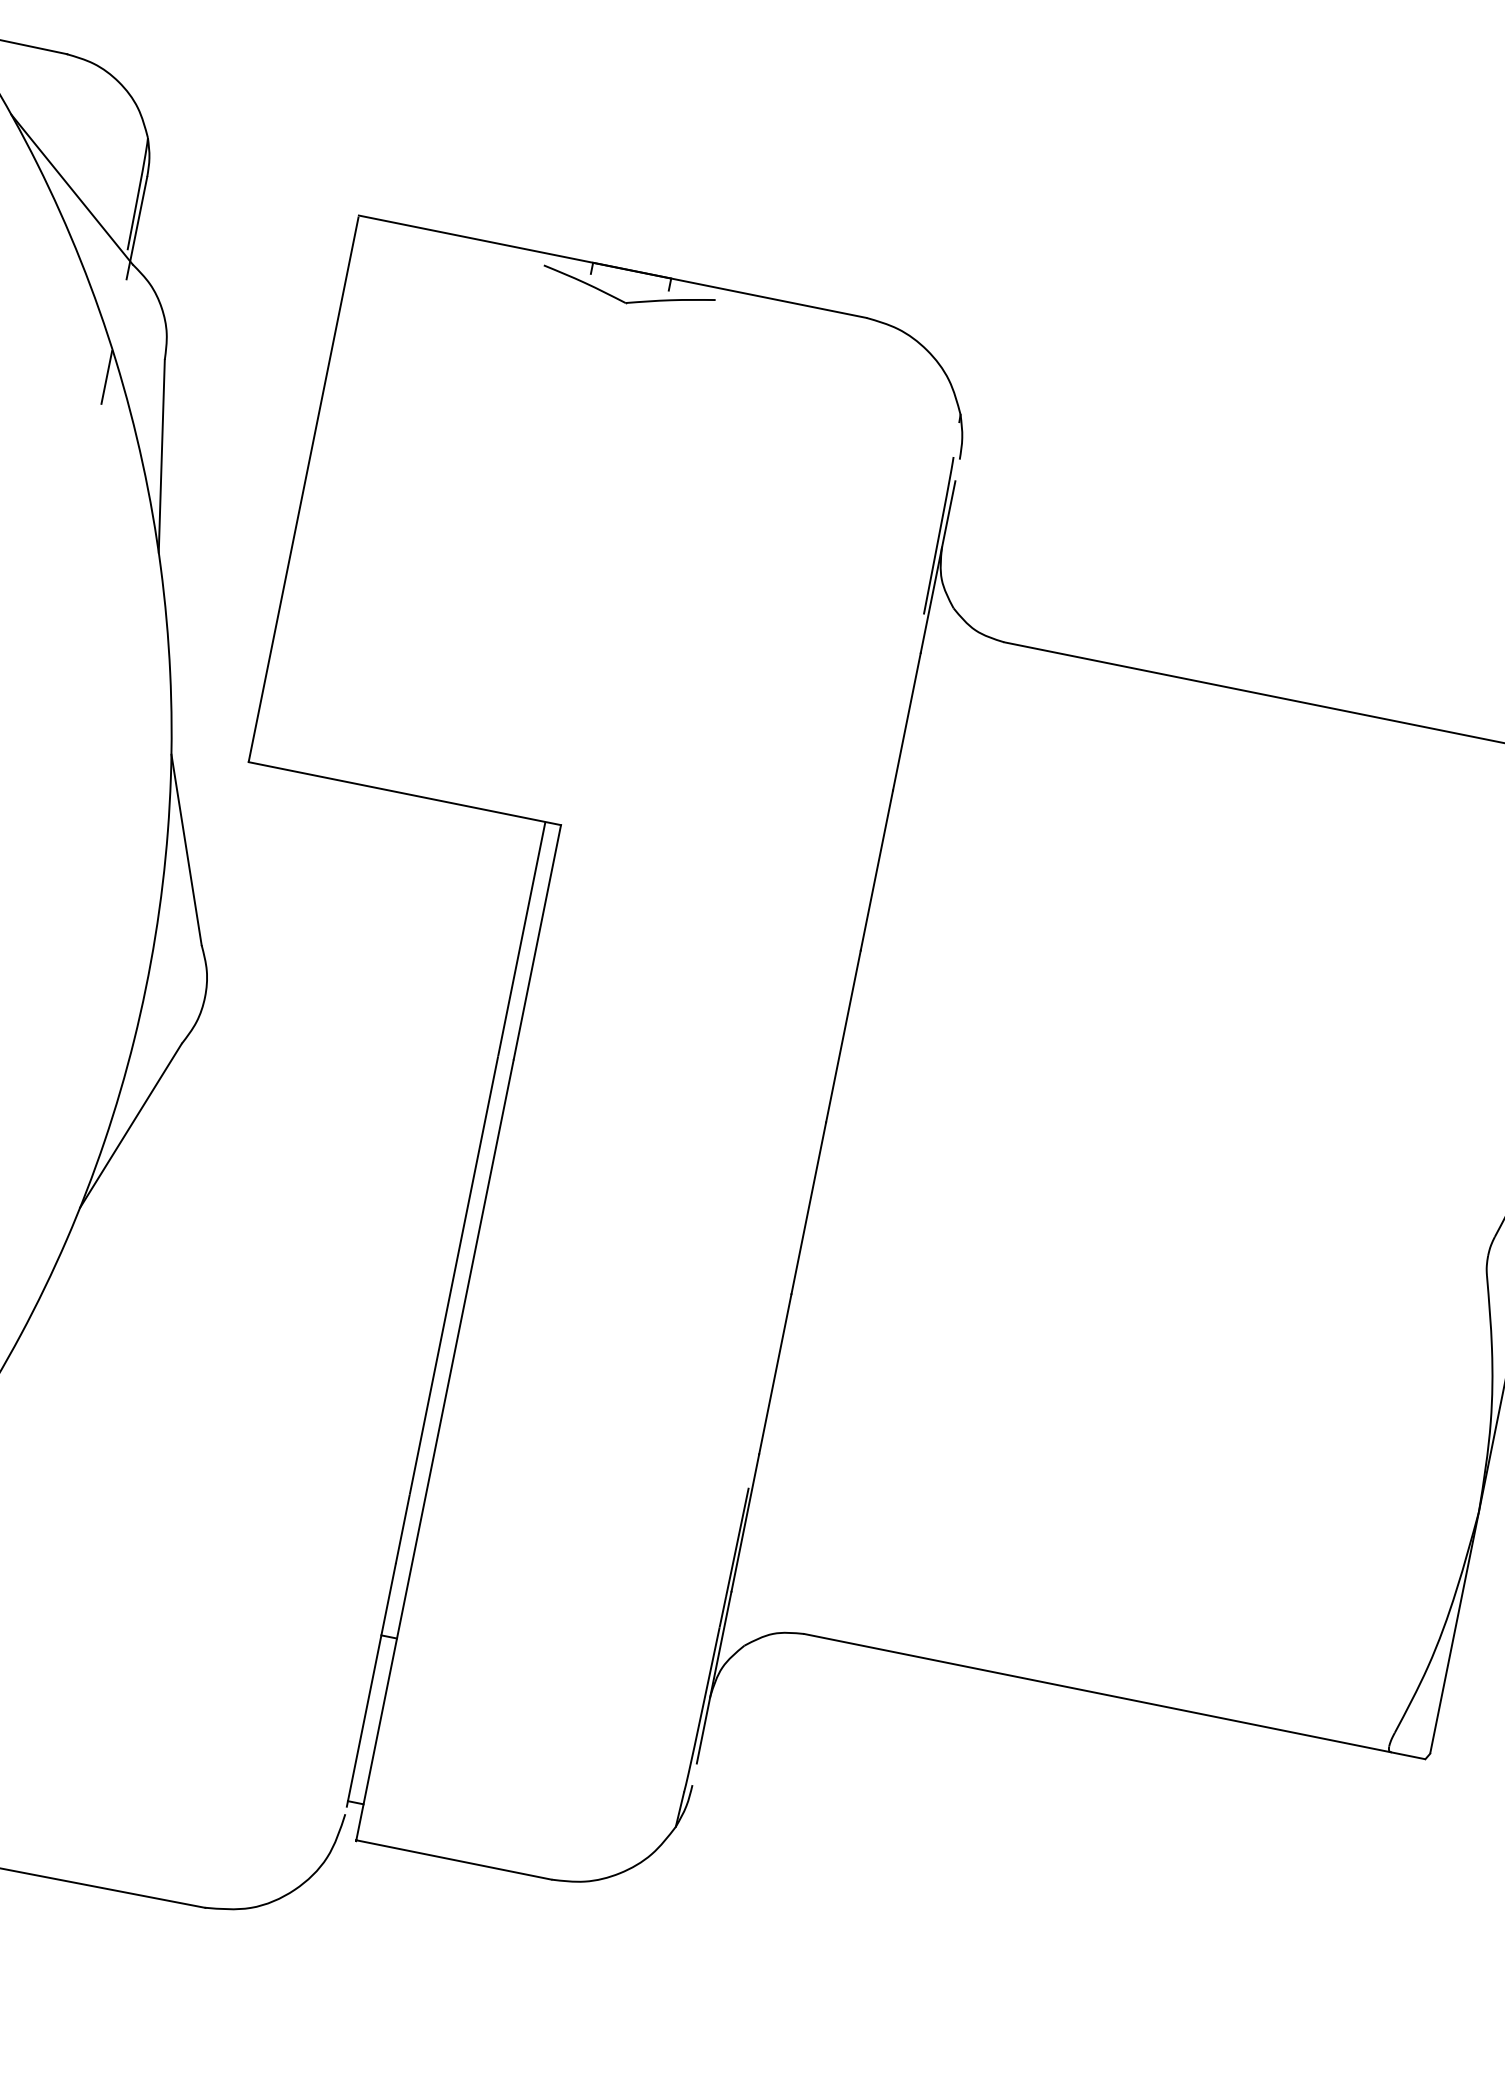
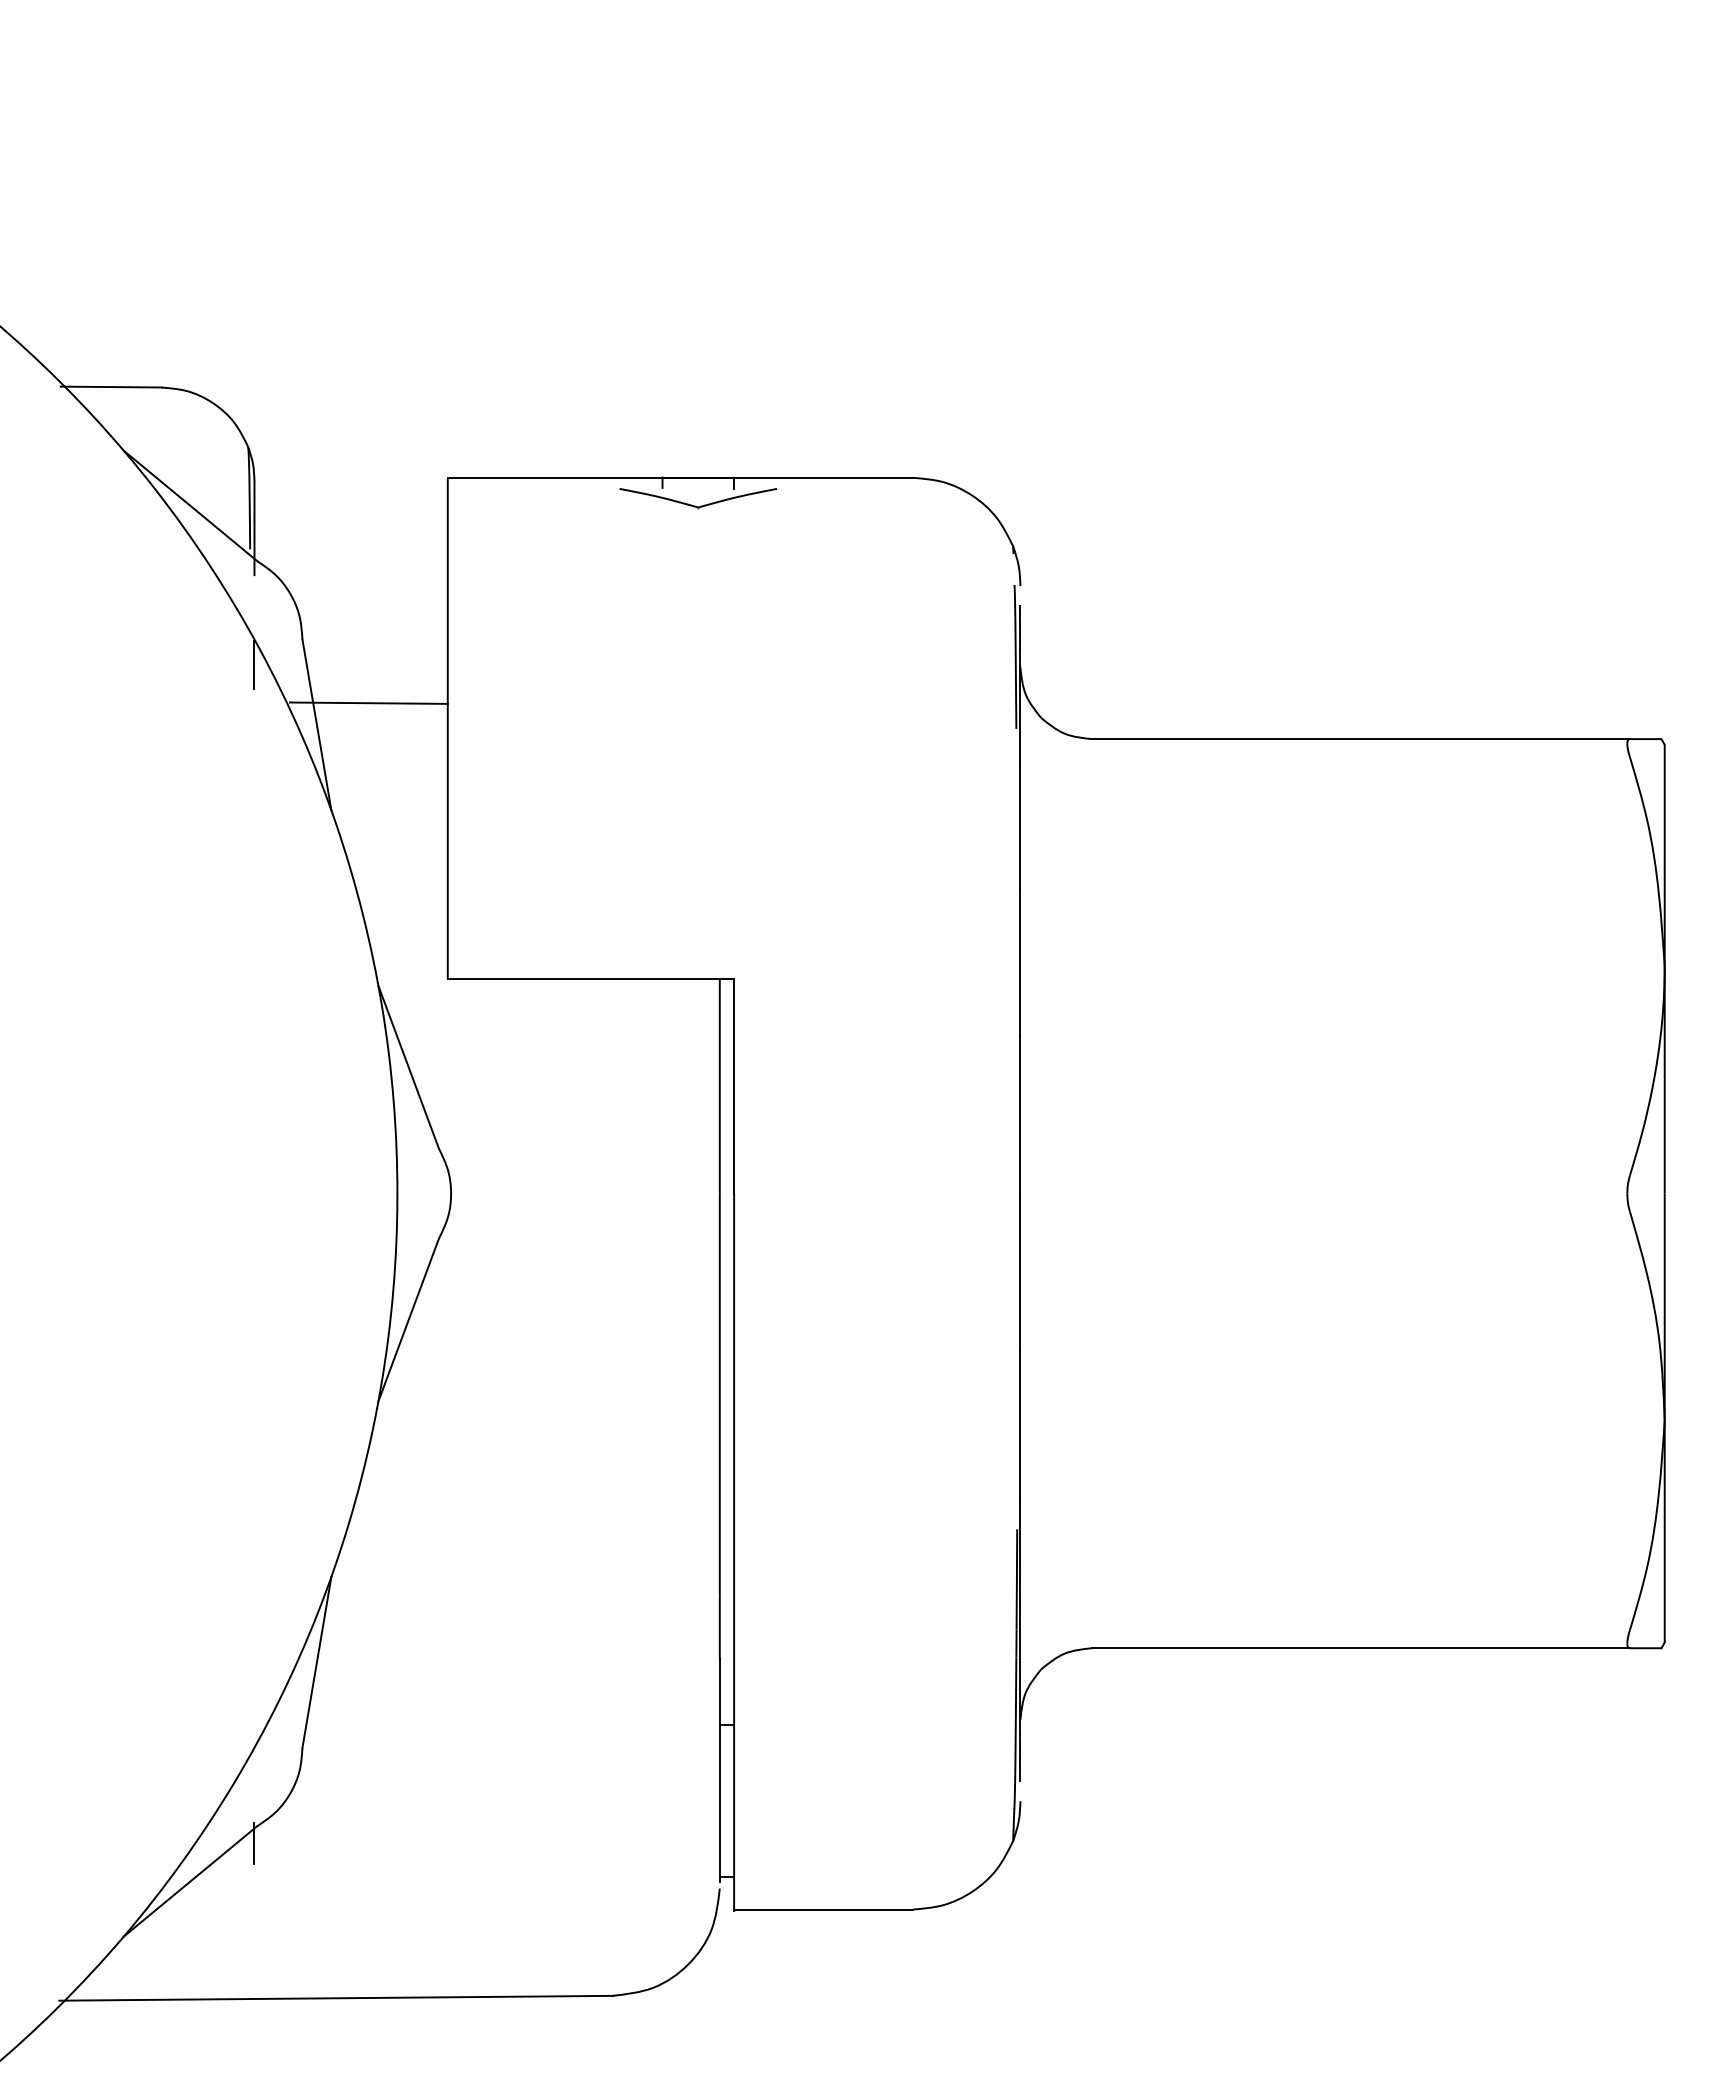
line: (222, 443) -> (368, 702), added

